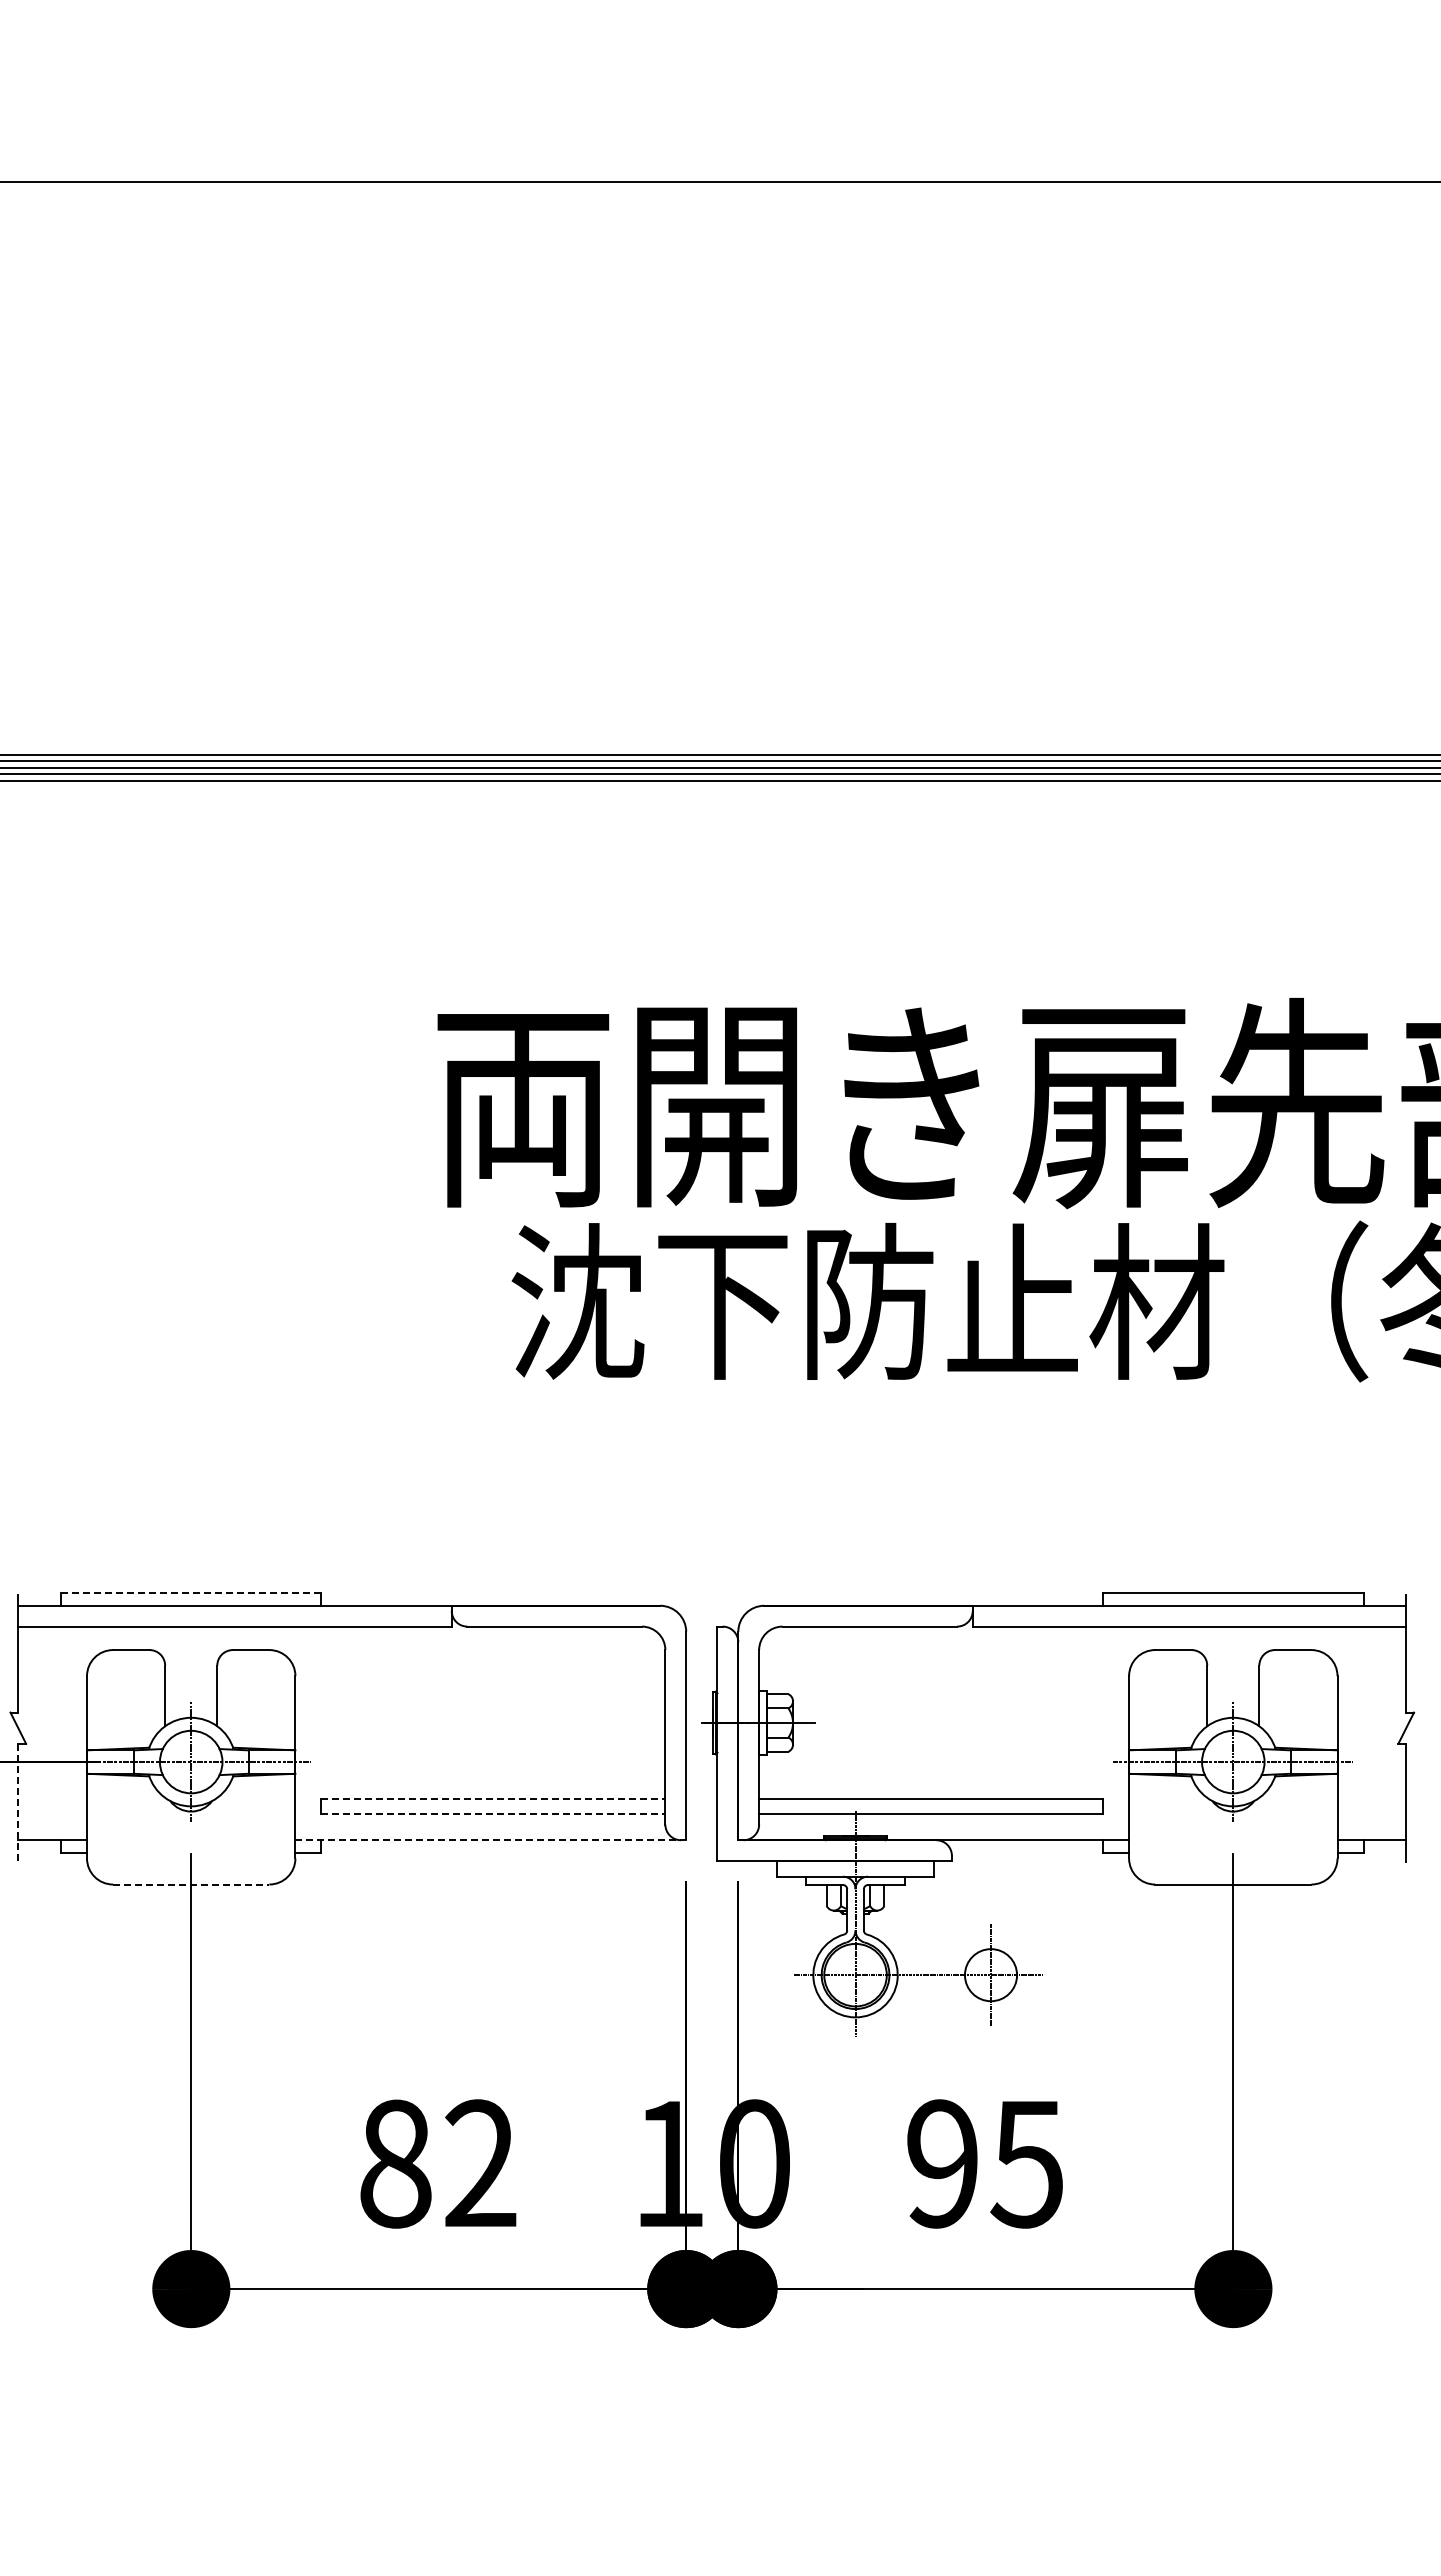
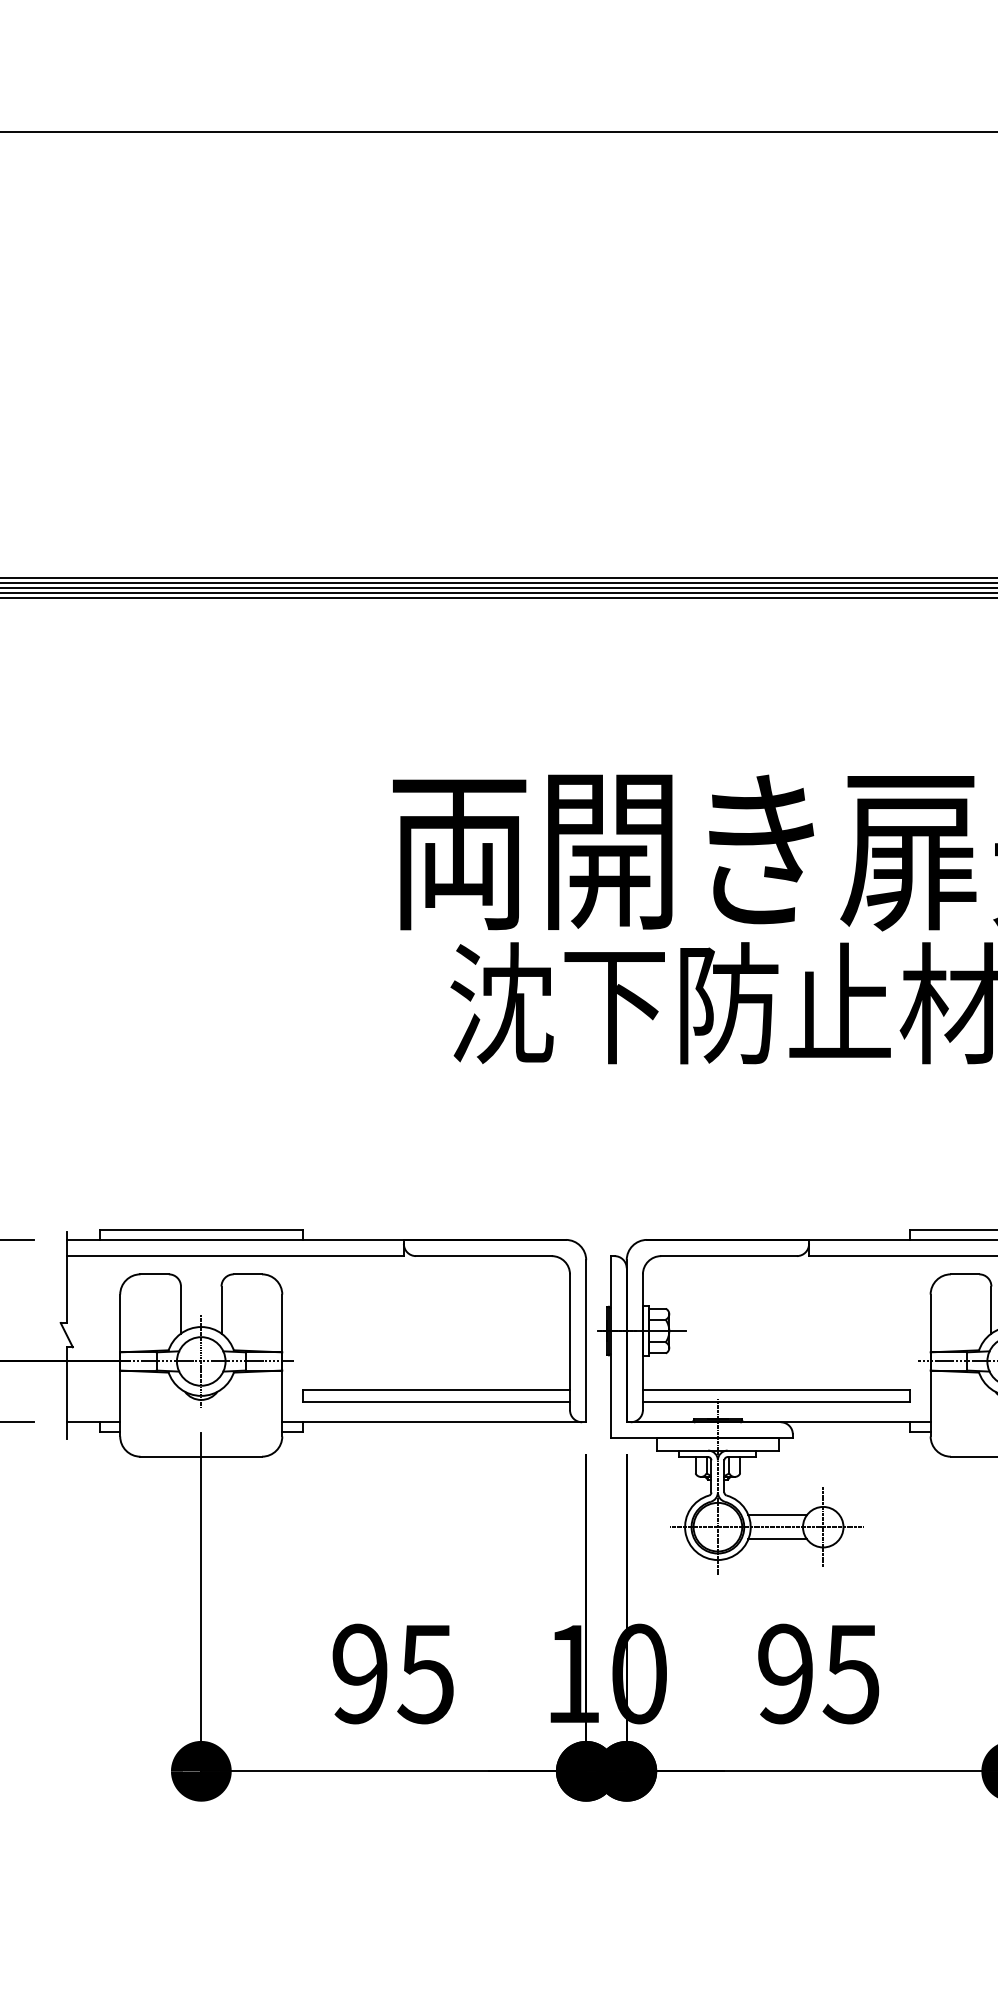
line: (190, 1592) -> (200, 1229), dashed -> solid
line: (493, 1798) -> (436, 1389), dashed -> solid
line: (18, 1802) -> (66, 1392), dashed -> solid
line: (493, 1814) -> (436, 1402), dashed -> solid
line: (491, 1840) -> (434, 1422), dashed -> solid
line: (191, 1884) -> (201, 1456), dashed -> solid
line: (932, 1959) -> (777, 1515), added
line: (932, 1990) -> (777, 1539), added
text: (438, 2163) -> (393, 1673), 82 -> 95

